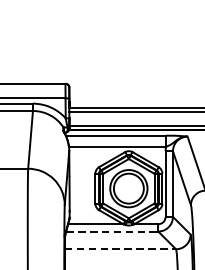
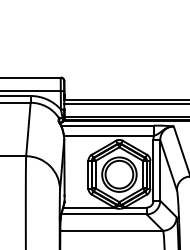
line: (112, 231) -> (104, 214), dashed -> solid
line: (121, 248) -> (112, 230), dashed -> solid

